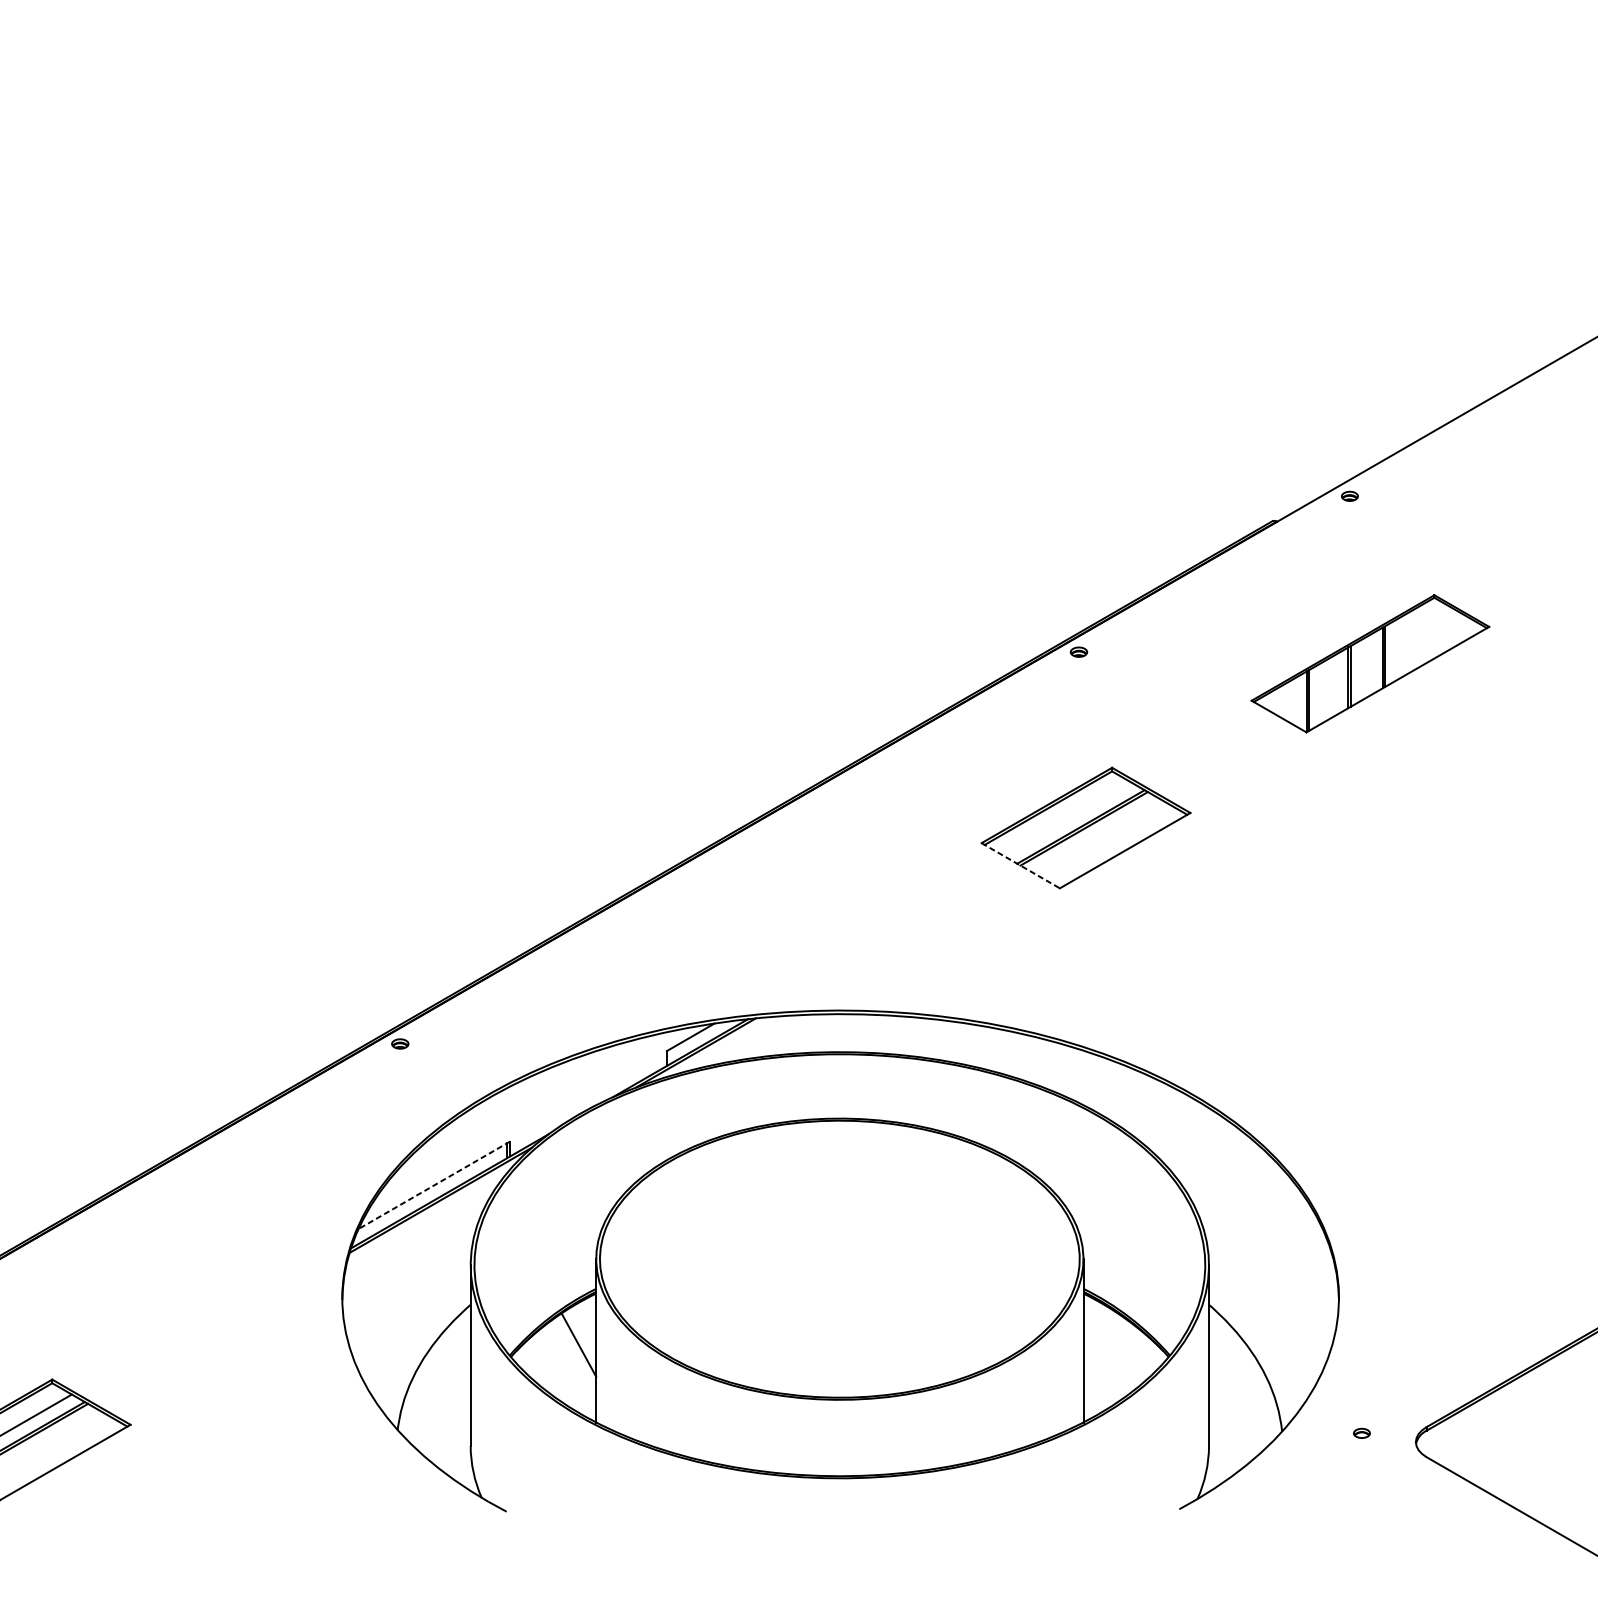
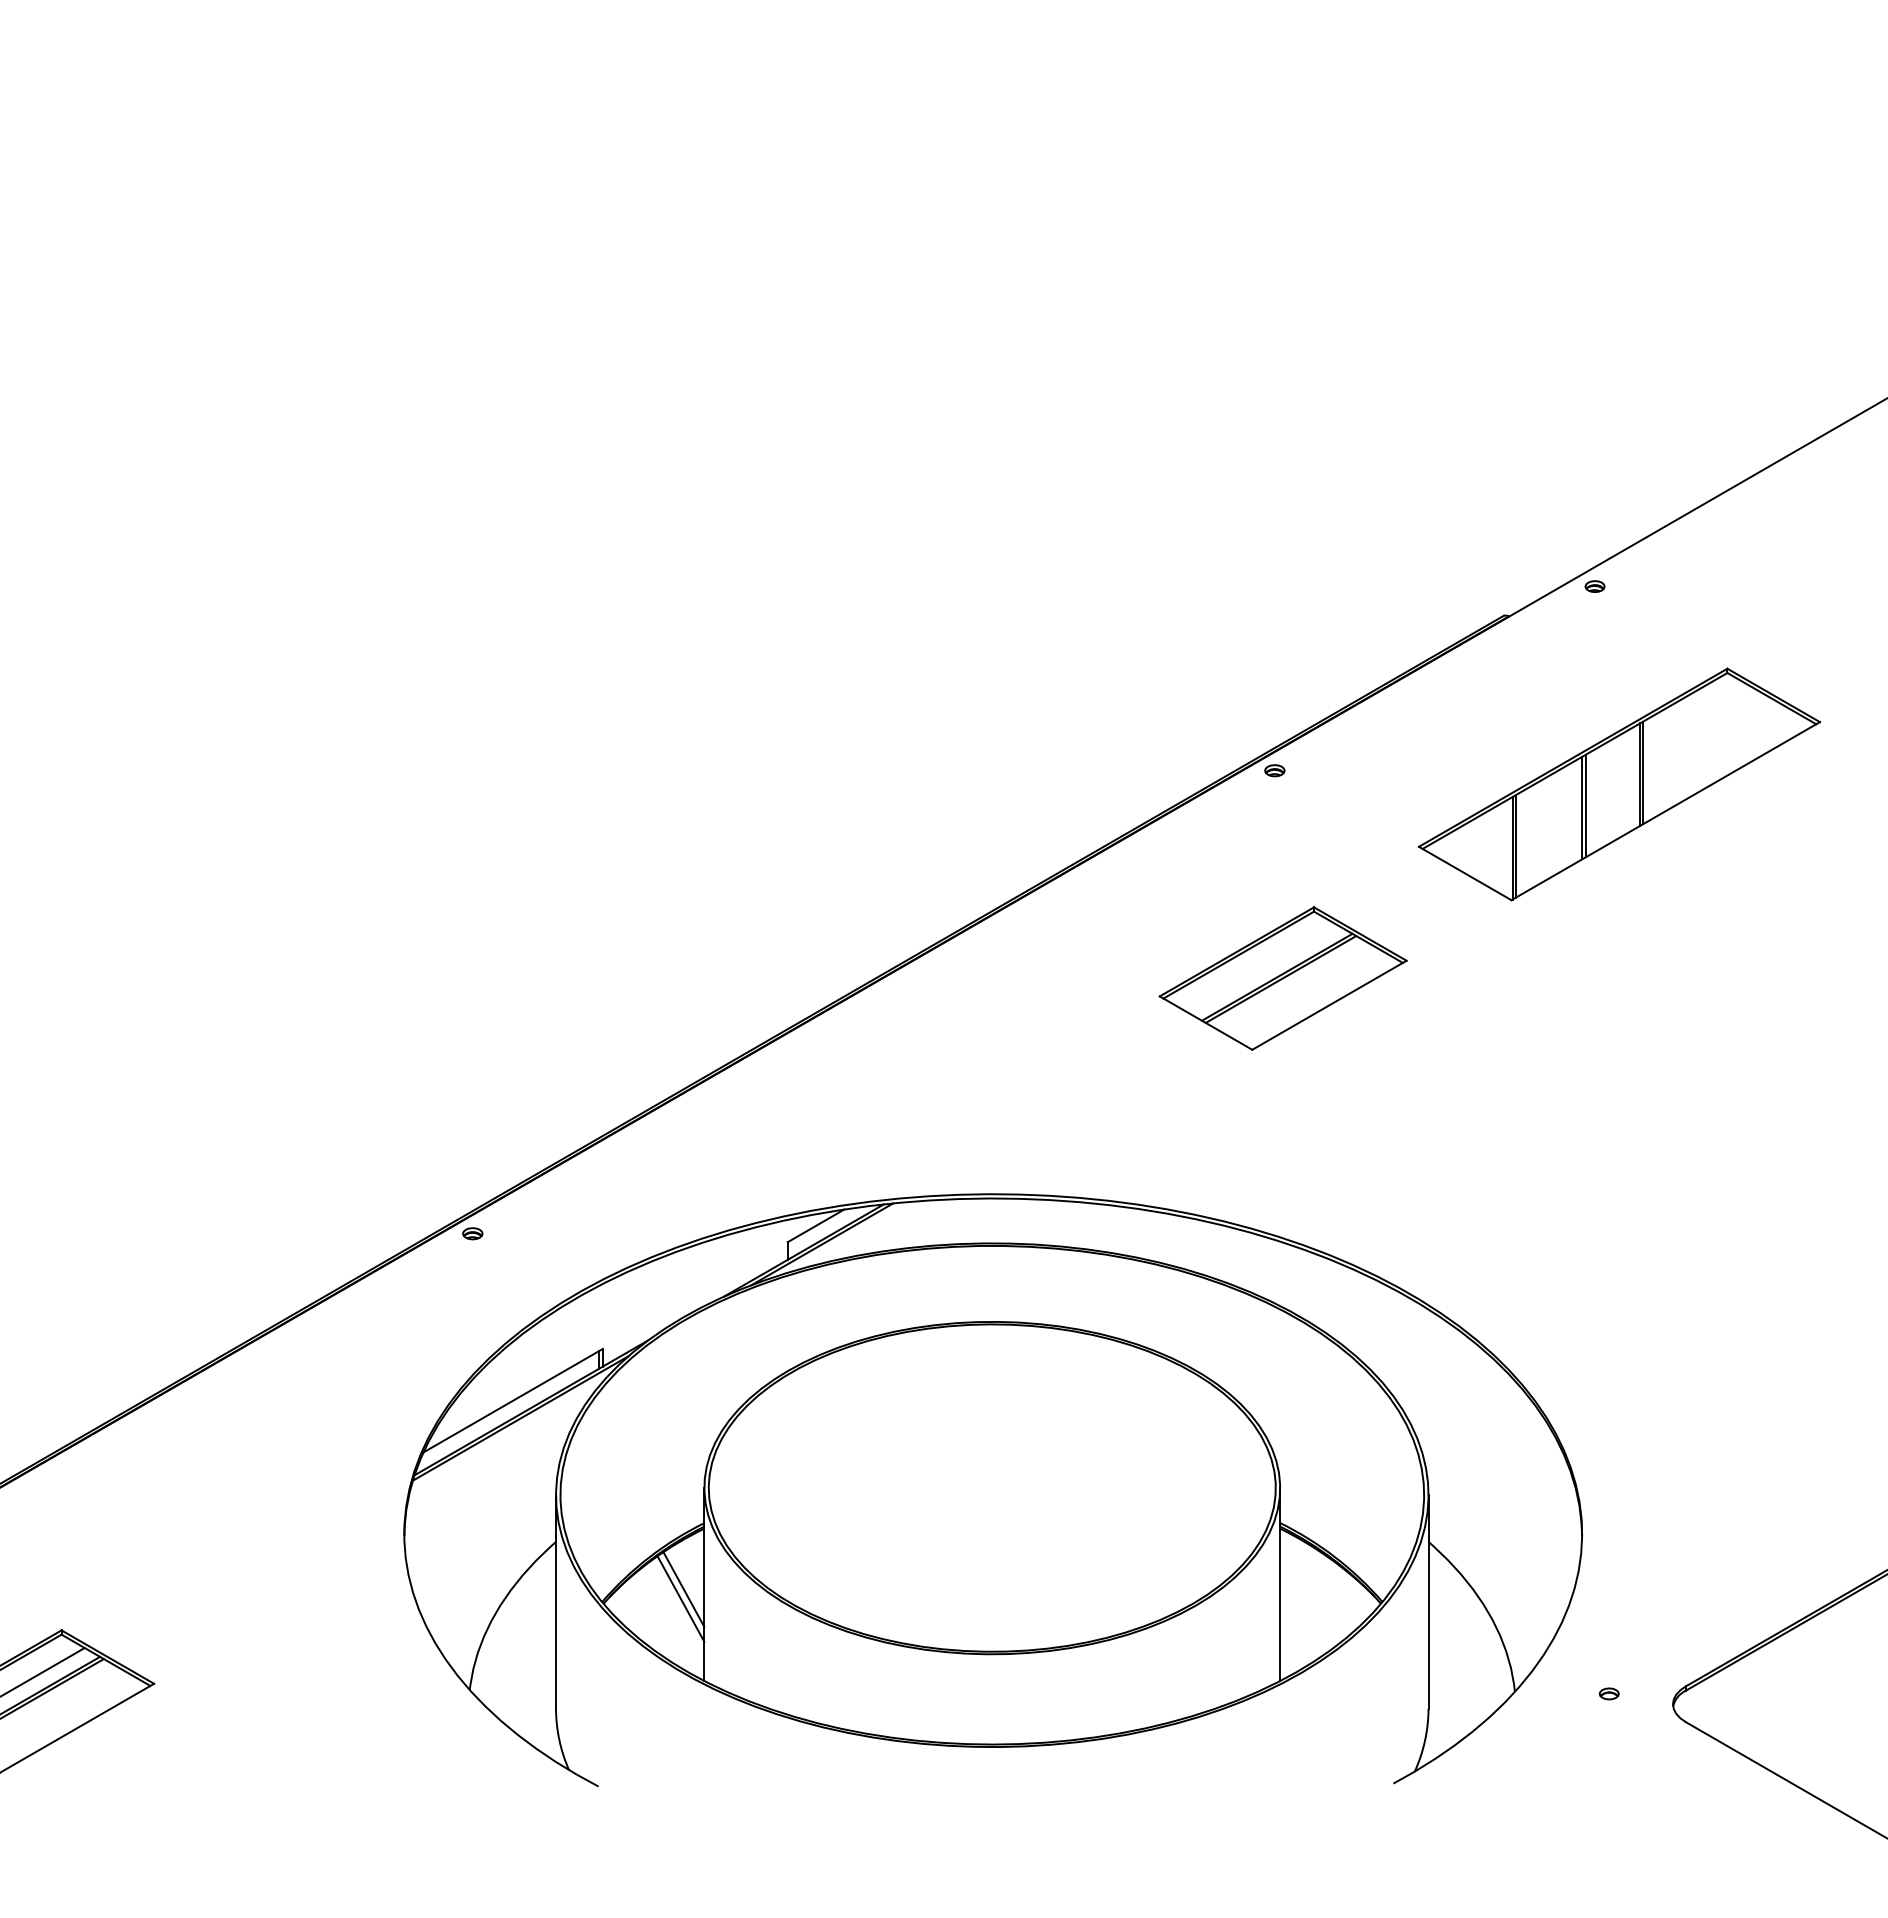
part: (1369, 663) -> (1618, 784), size x1.43
line: (1021, 866) -> (1206, 1023), dashed -> solid
line: (434, 1185) -> (513, 1400), dashed -> solid
line: (576, 1352) -> (680, 1598), added

